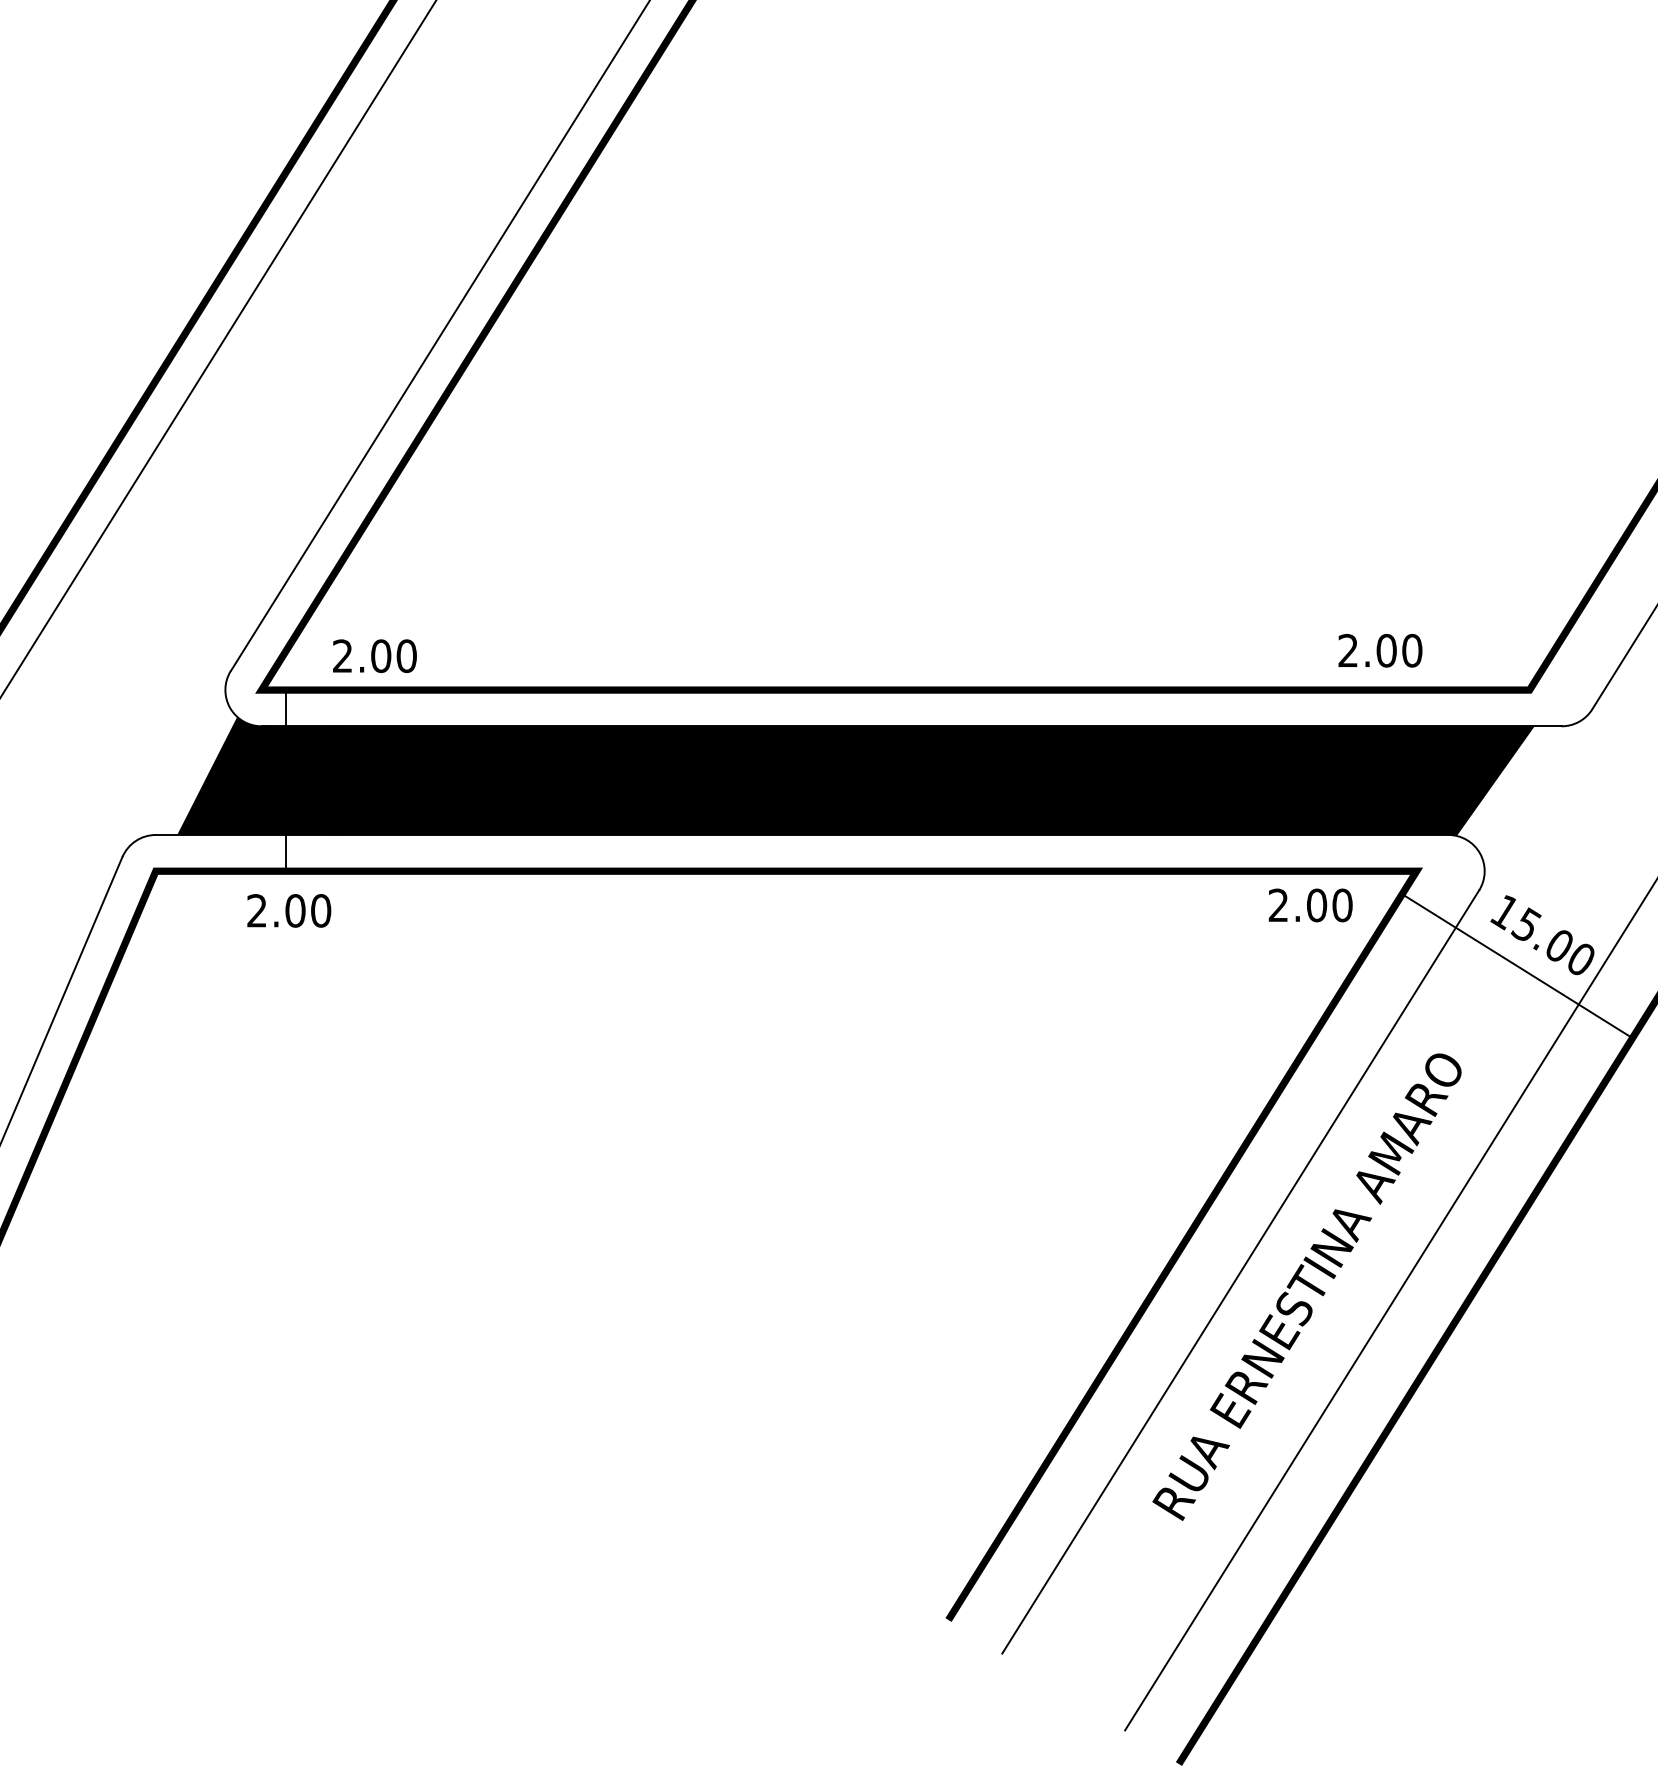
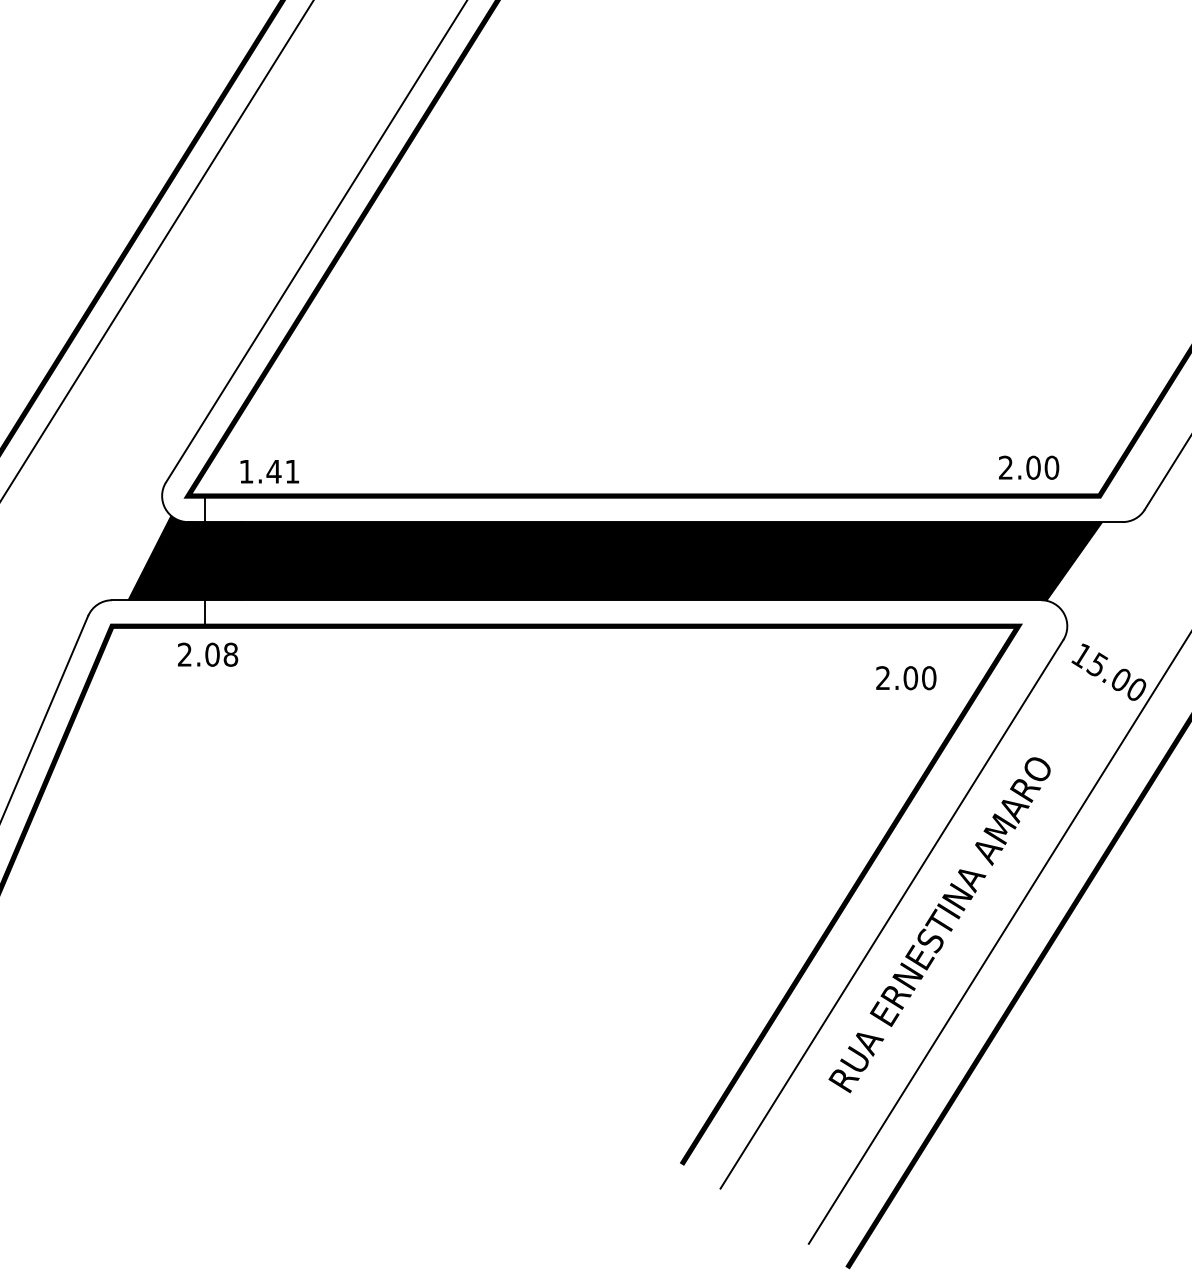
text: (1380, 650) -> (1029, 467), moved
text: (374, 656) -> (269, 471), 2.00 -> 1.41
text: (1310, 905) -> (906, 678), moved
text: (321, 910) -> (231, 654), 2.00 -> 2.08
line: (1516, 965) -> (1090, 694), removed

